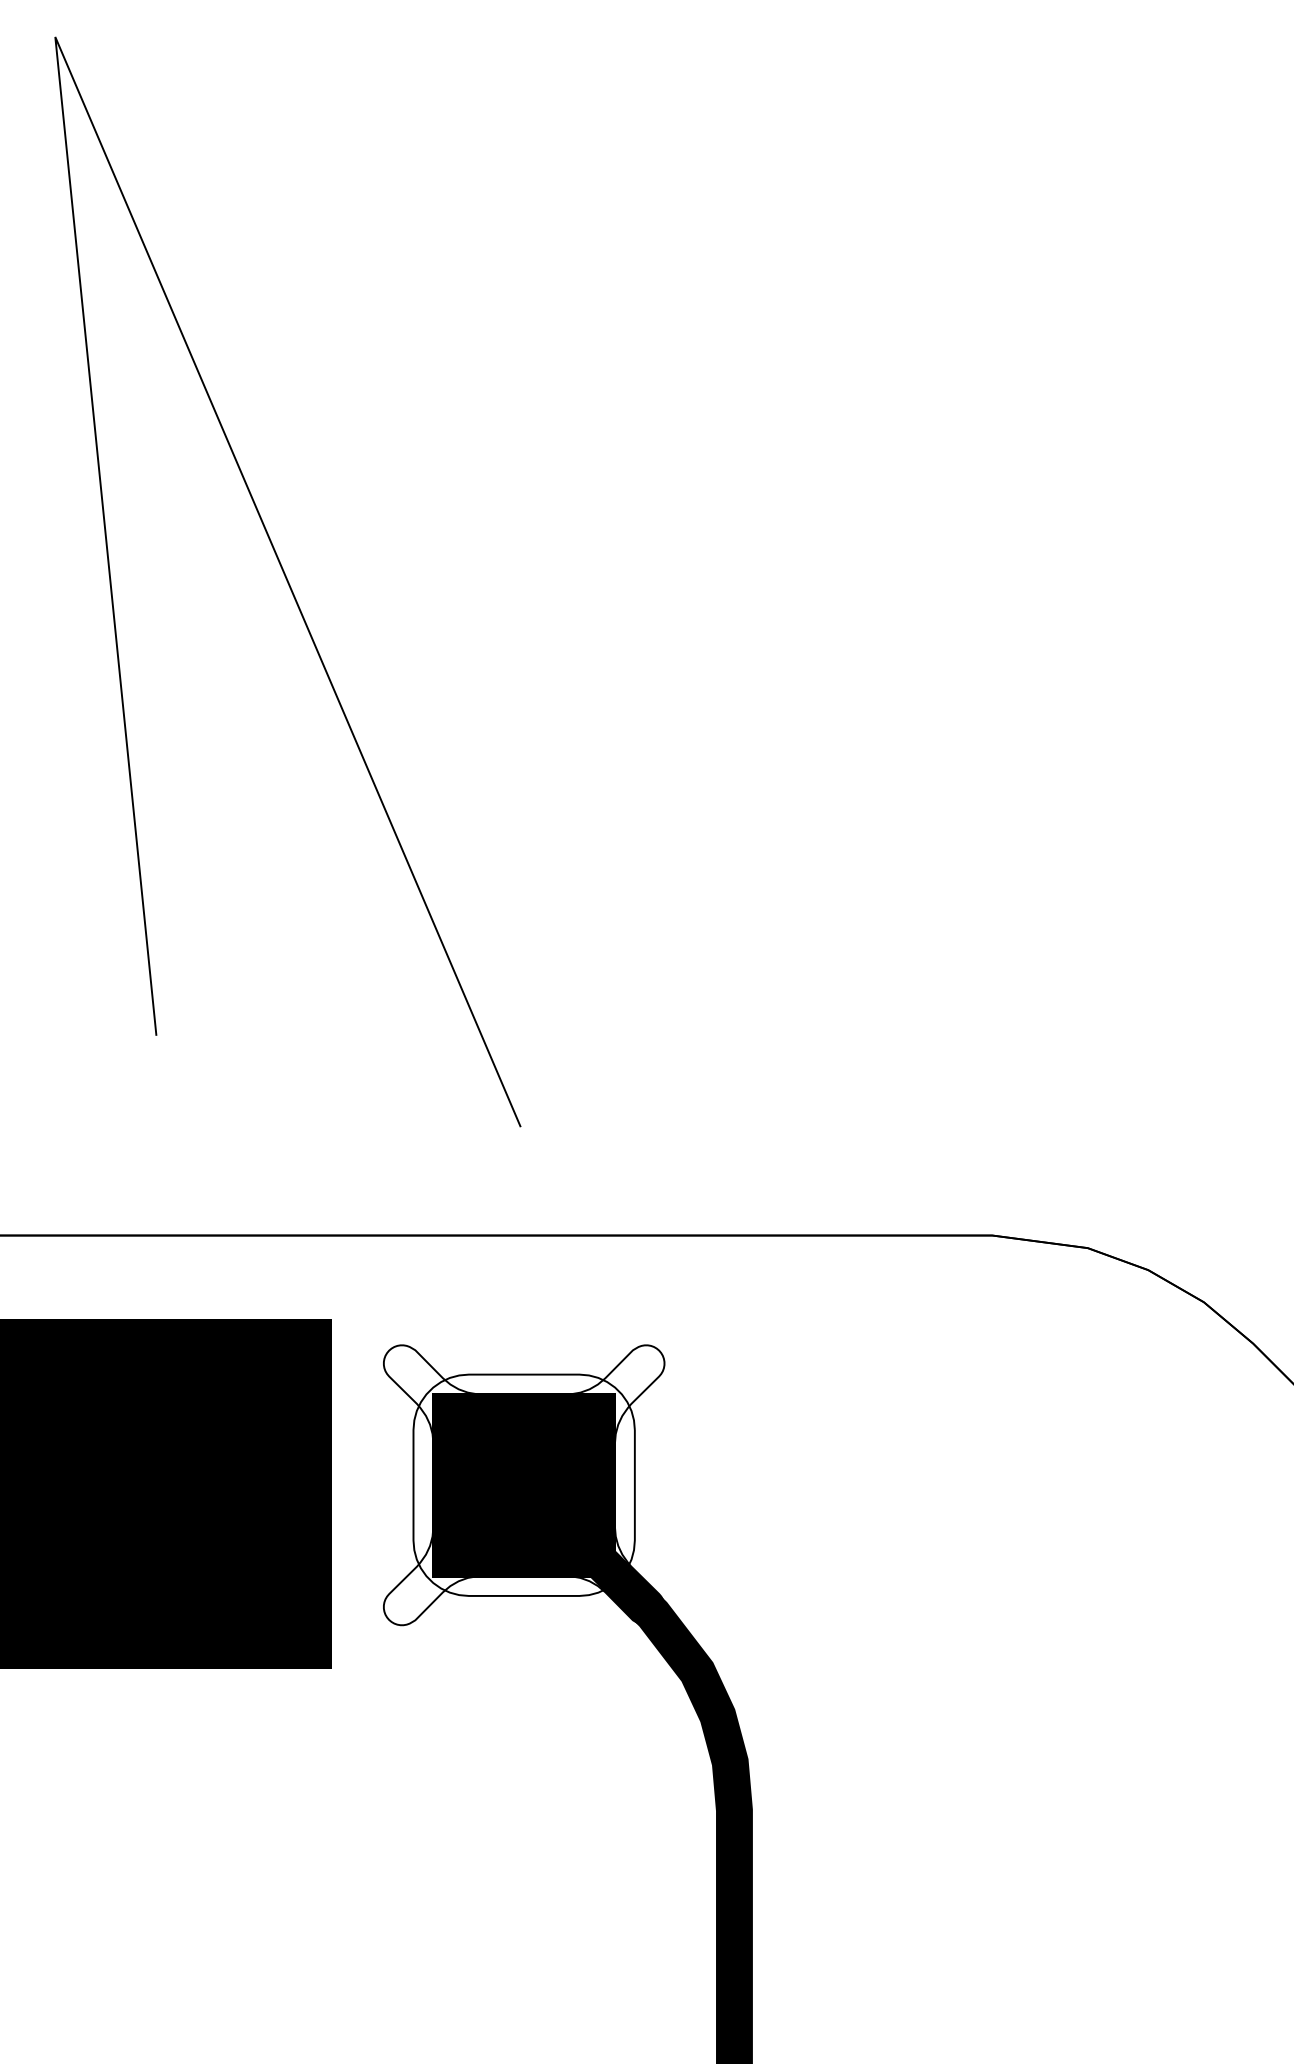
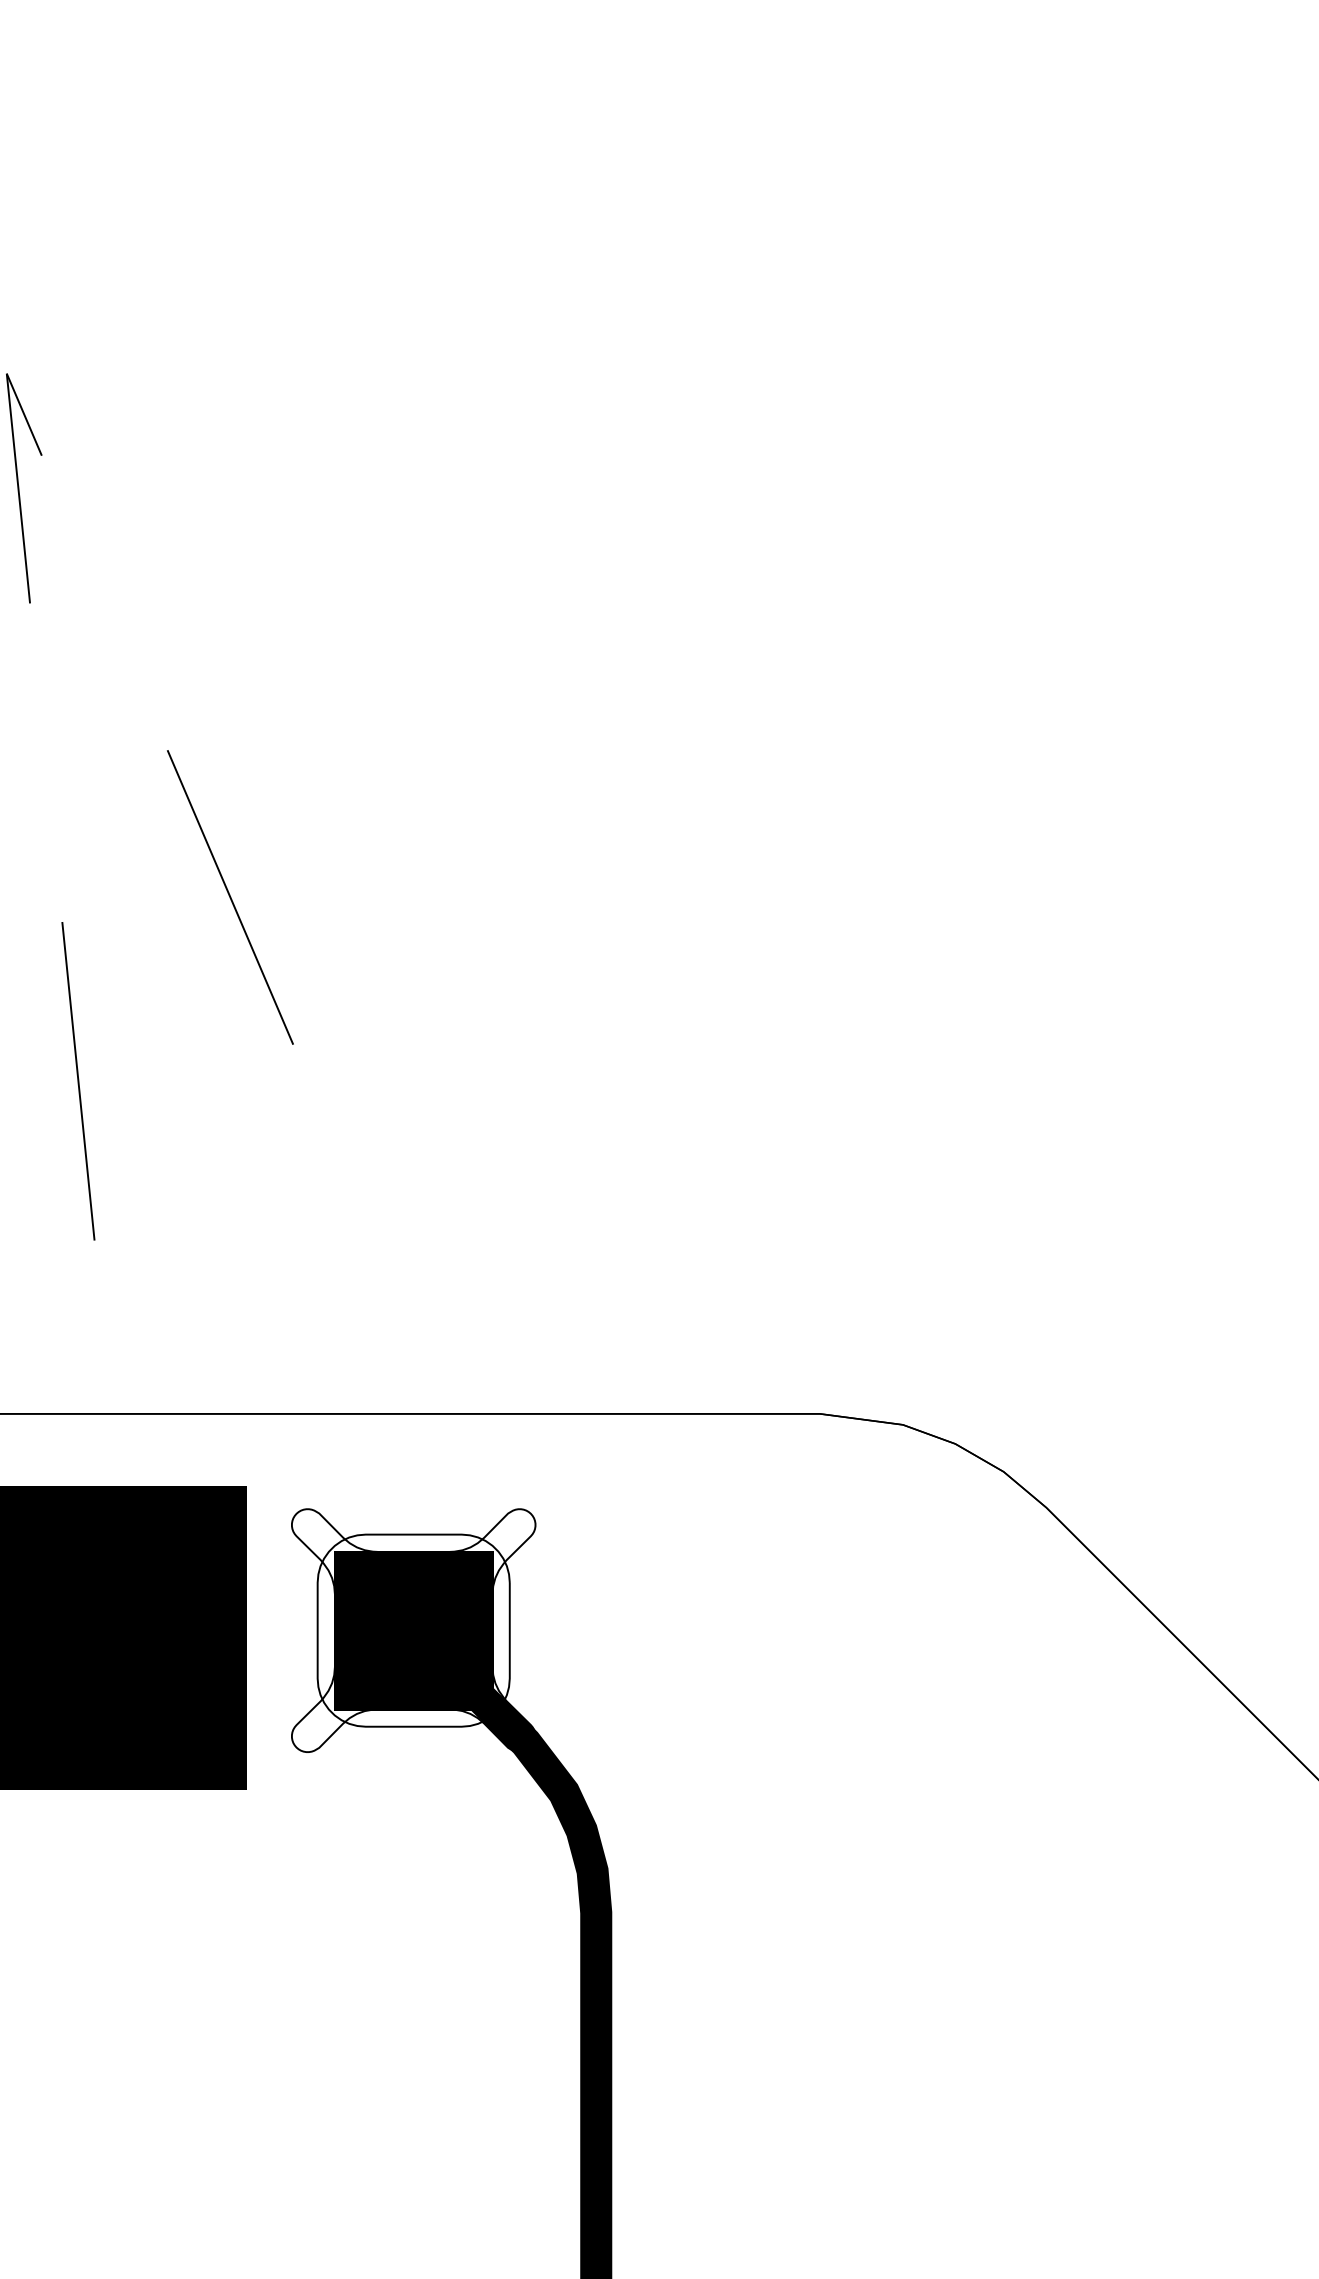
line: (90, 119) -> (37, 445), solid -> dashed

